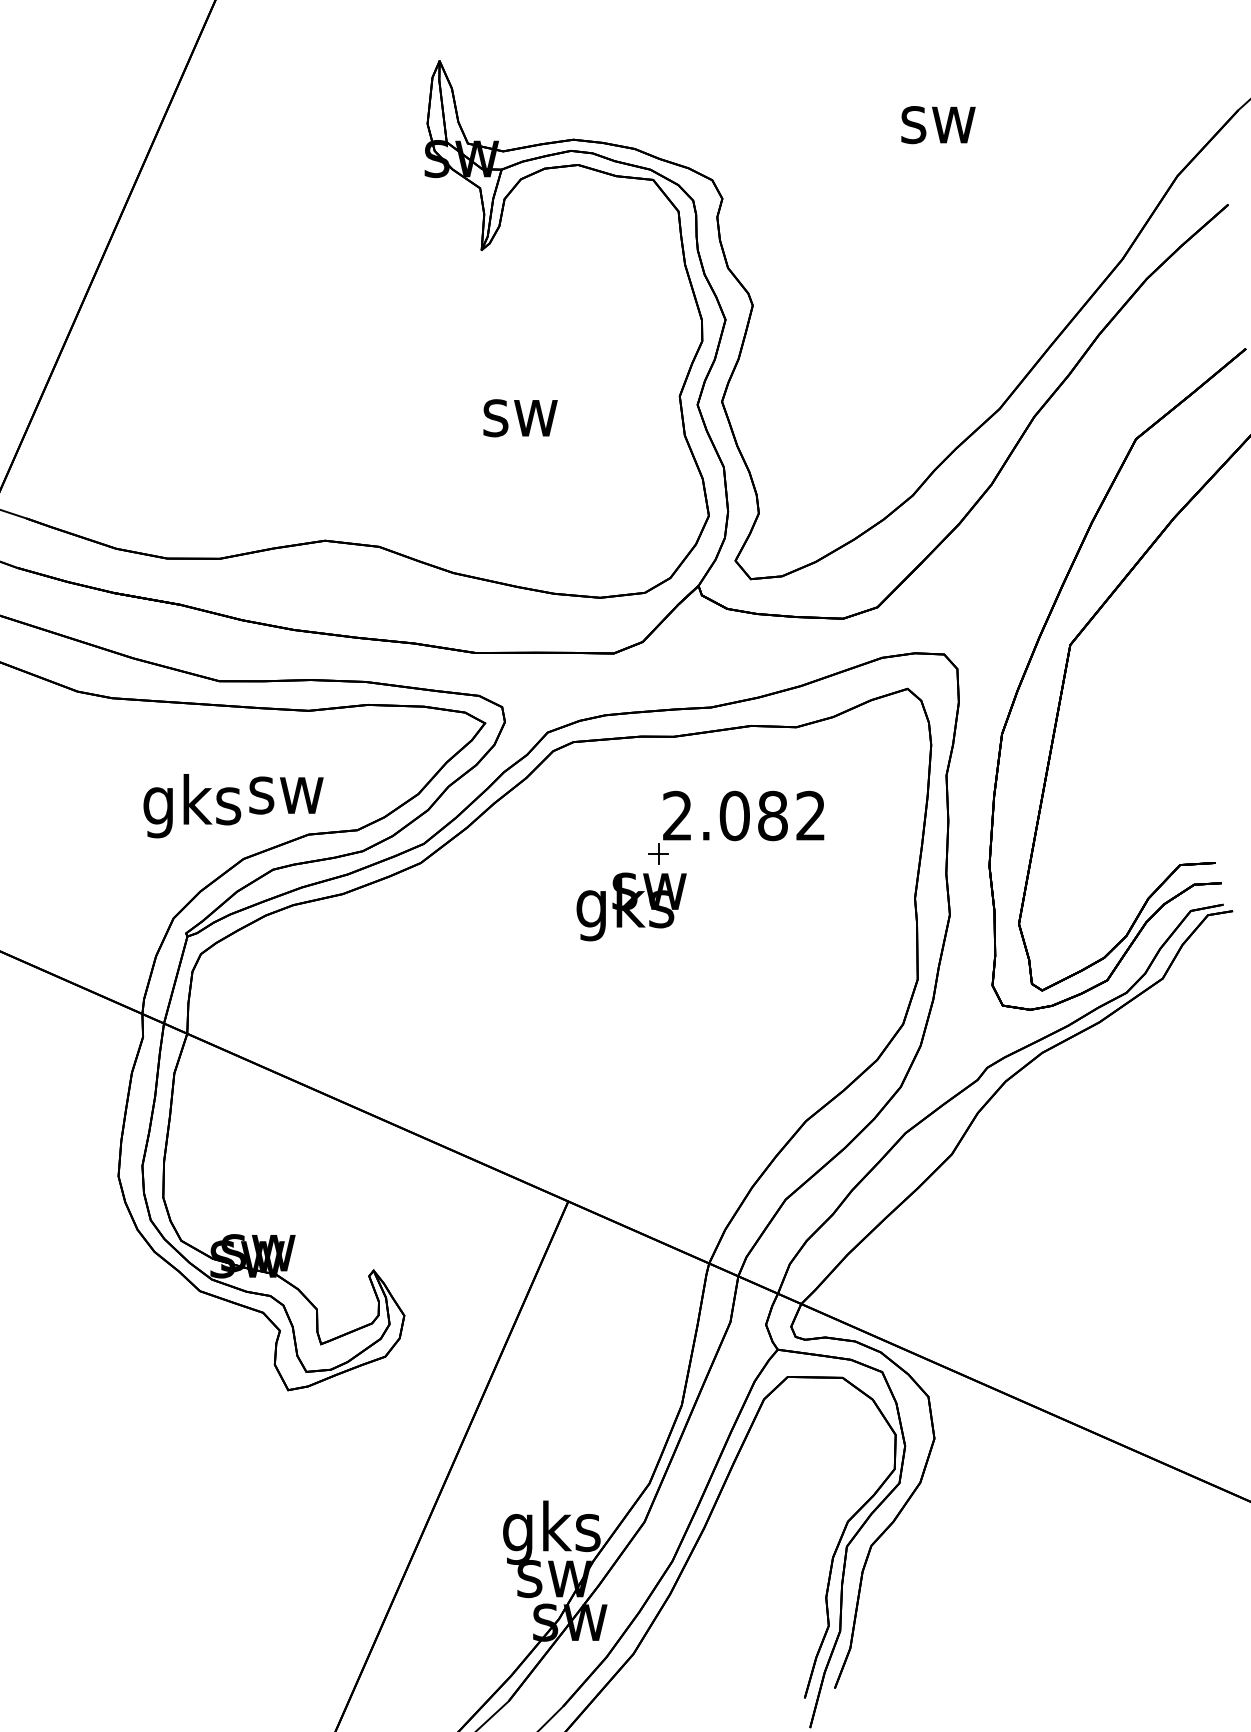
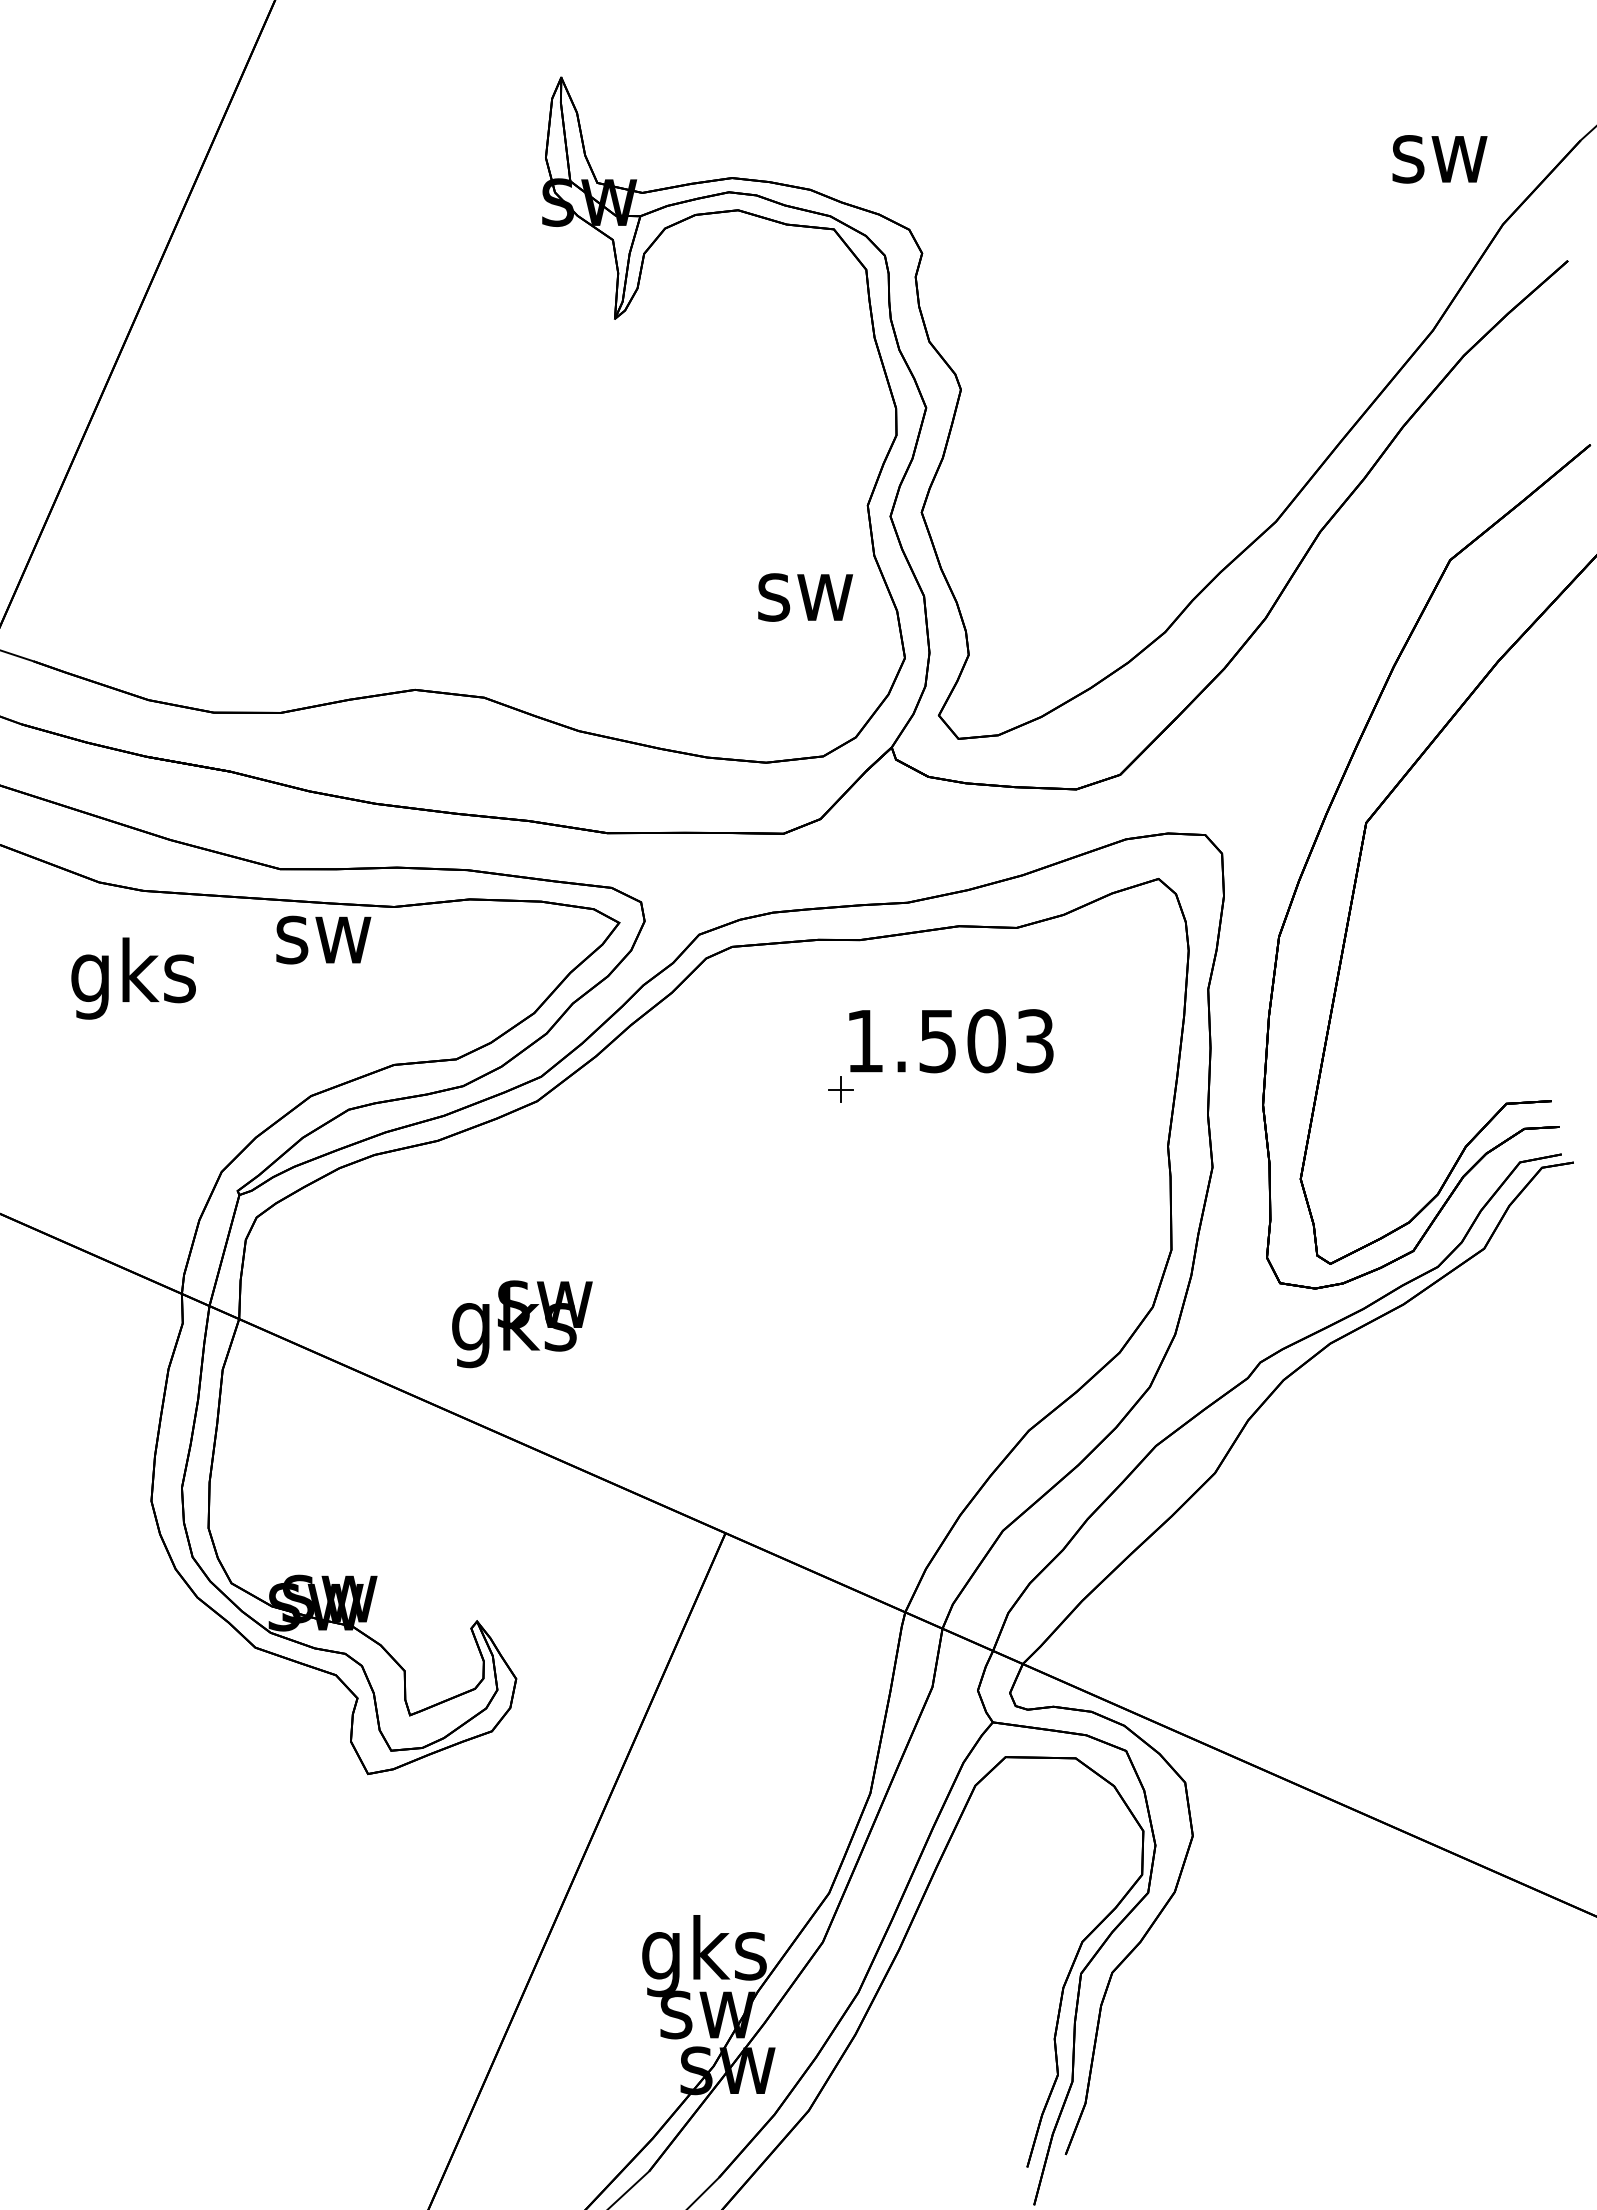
text: (938, 125) -> (1439, 159), moved
text: (520, 418) -> (805, 597), moved
text: (286, 795) -> (323, 939), moved
text: (192, 806) -> (133, 978), moved
text: (743, 816) -> (949, 1041), 2.082 -> 1.503
text: (631, 907) -> (522, 1324), moved

